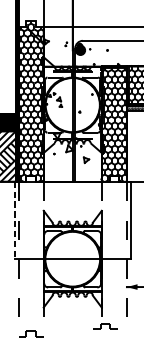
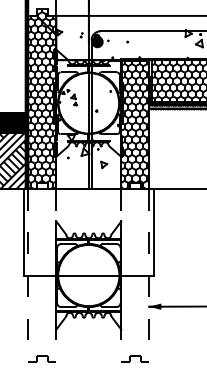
line: (14, 220) -> (23, 232), dashed -> solid
part: (104, 326) -> (134, 358), moved

